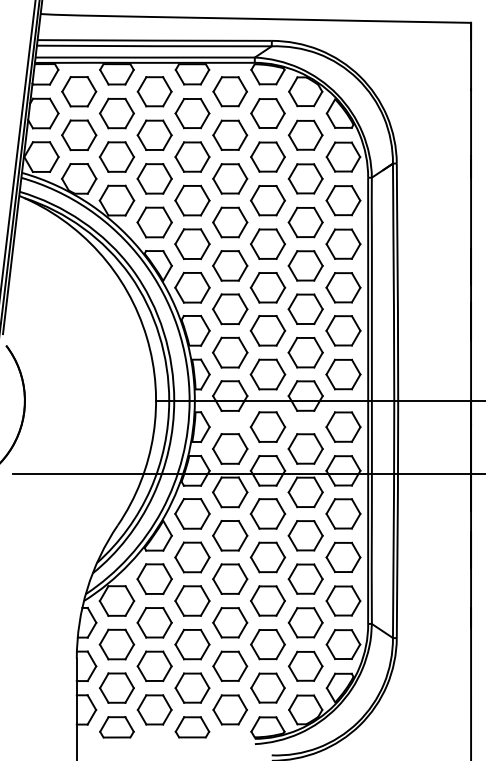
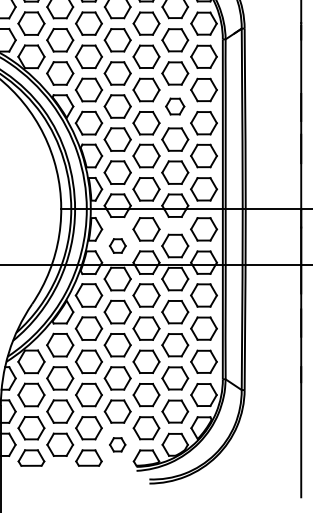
part: (305, 265) -> (175, 106), size x0.7
part: (230, 448) -> (117, 245), size x0.6
part: (229, 709) -> (117, 444), size x0.6

